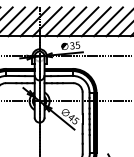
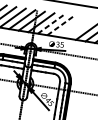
line: (59, 21) -> (50, 24), solid -> dashed
line: (72, 21) -> (61, 25), solid -> dashed
line: (83, 21) -> (69, 27), removed
line: (95, 21) -> (78, 28), removed

